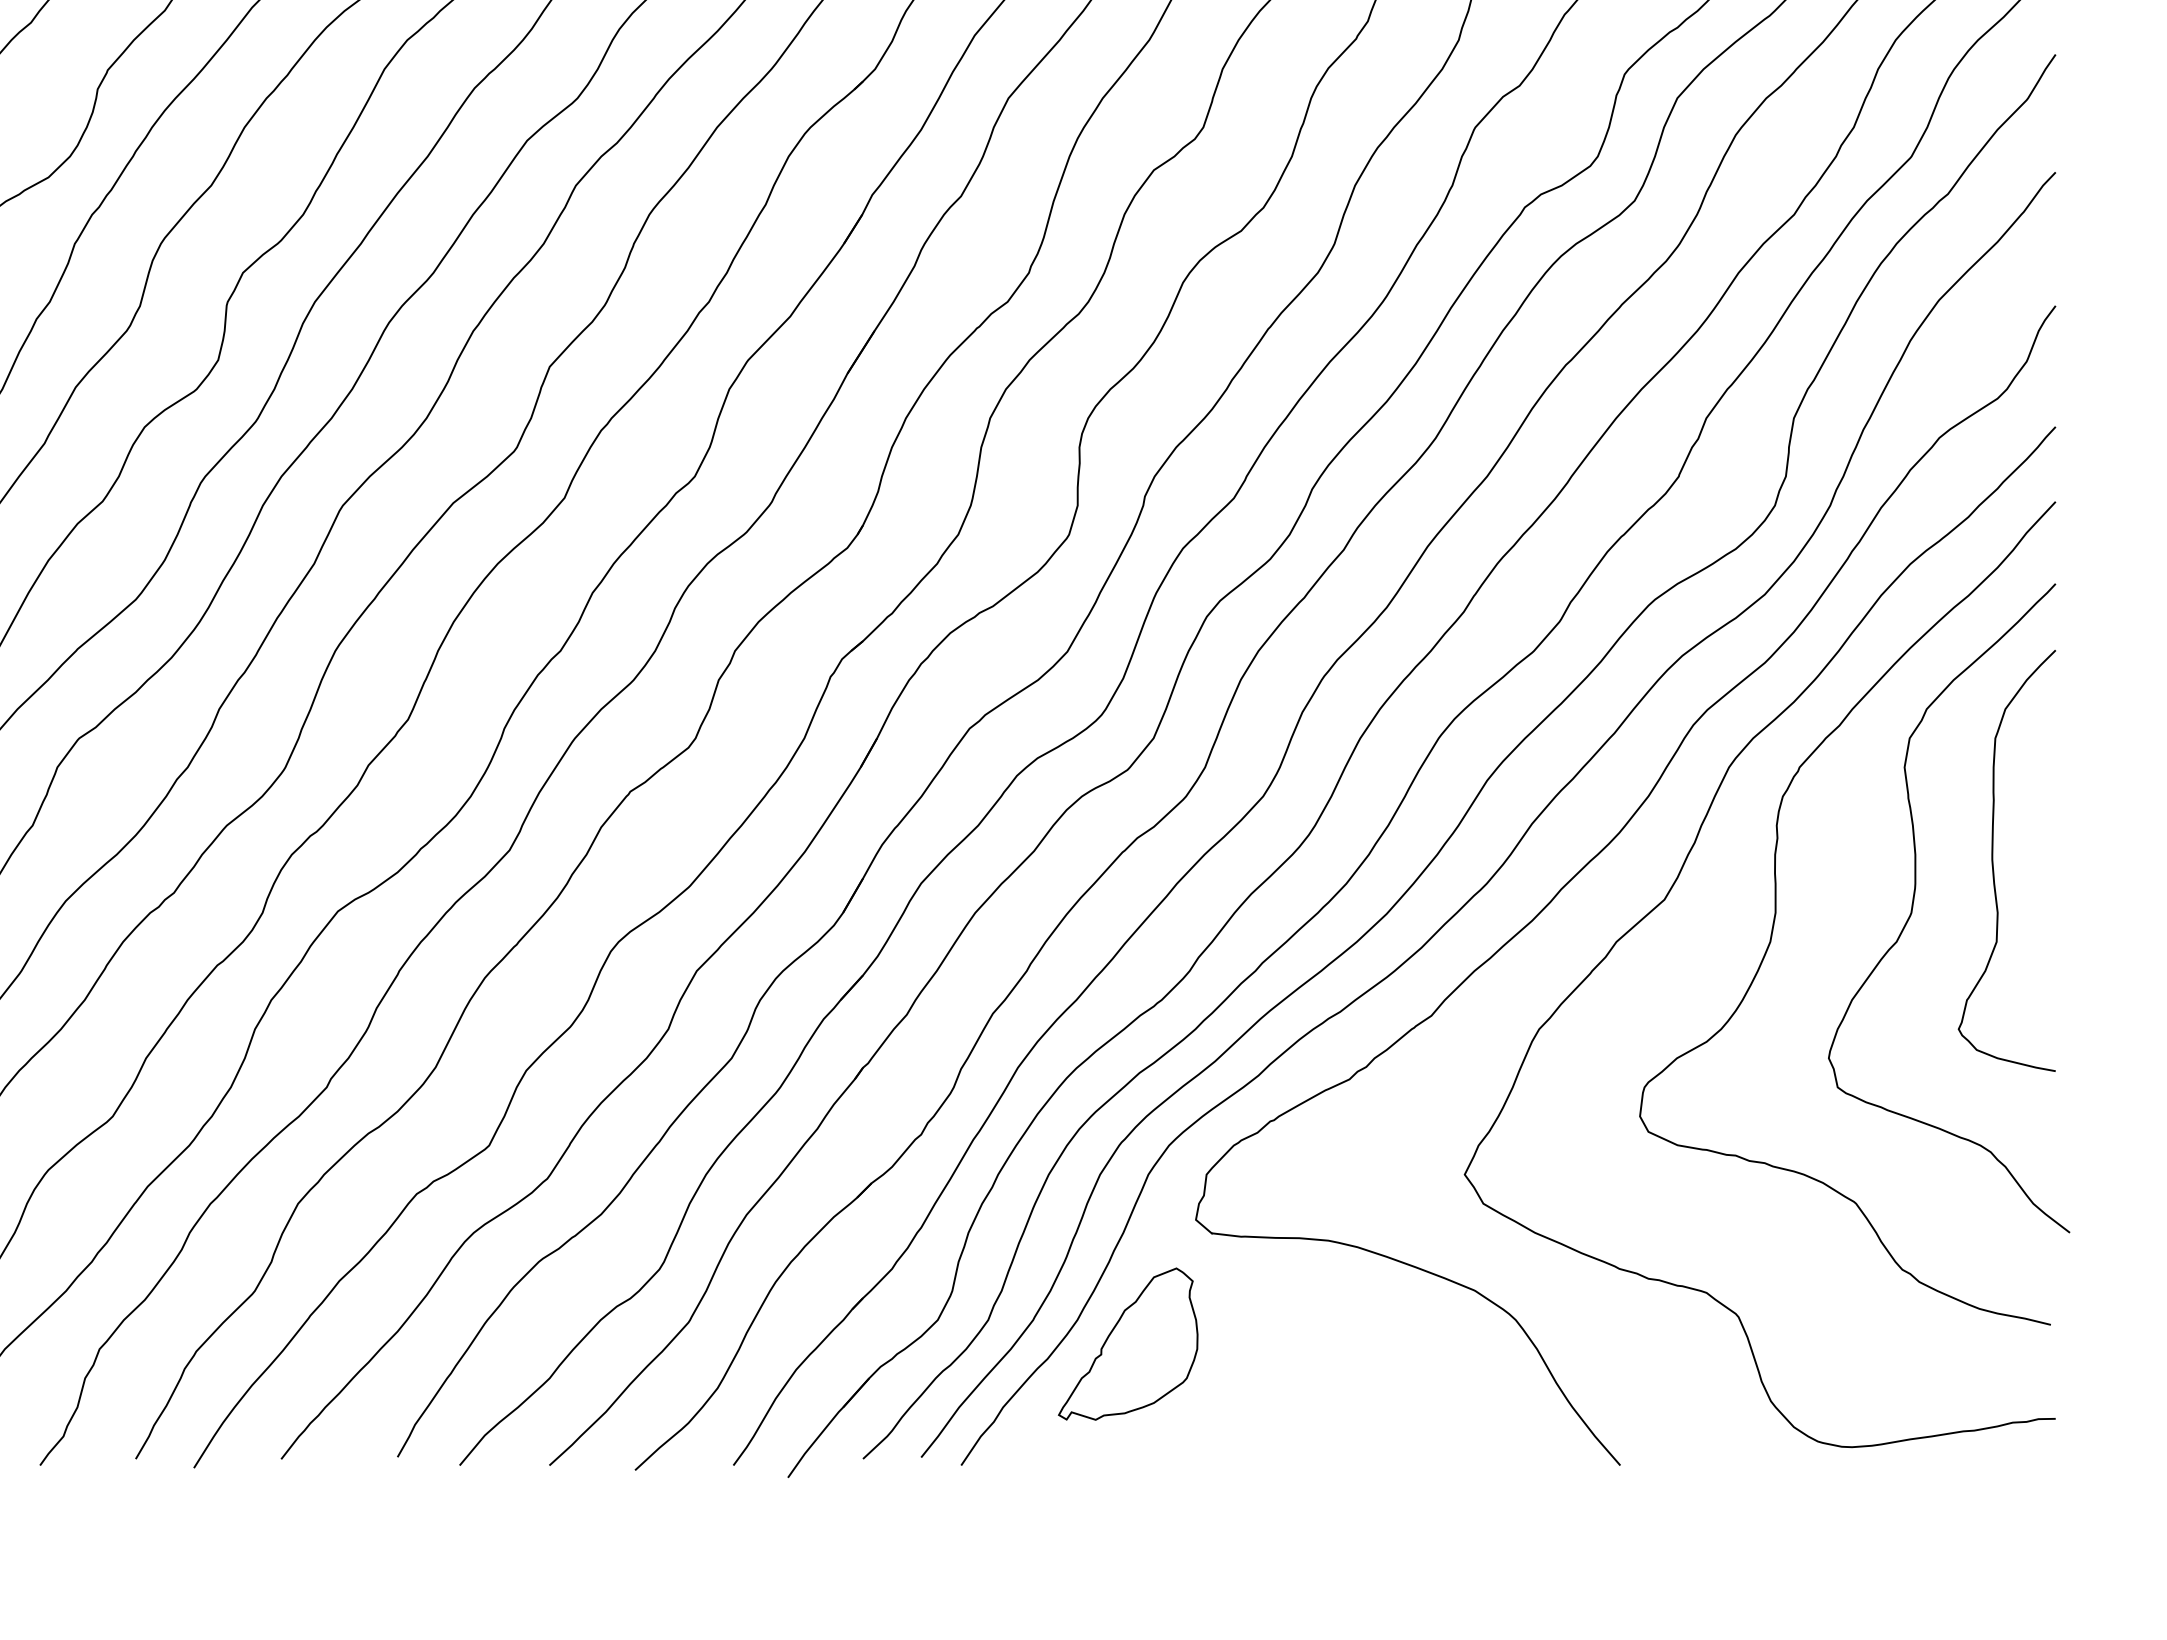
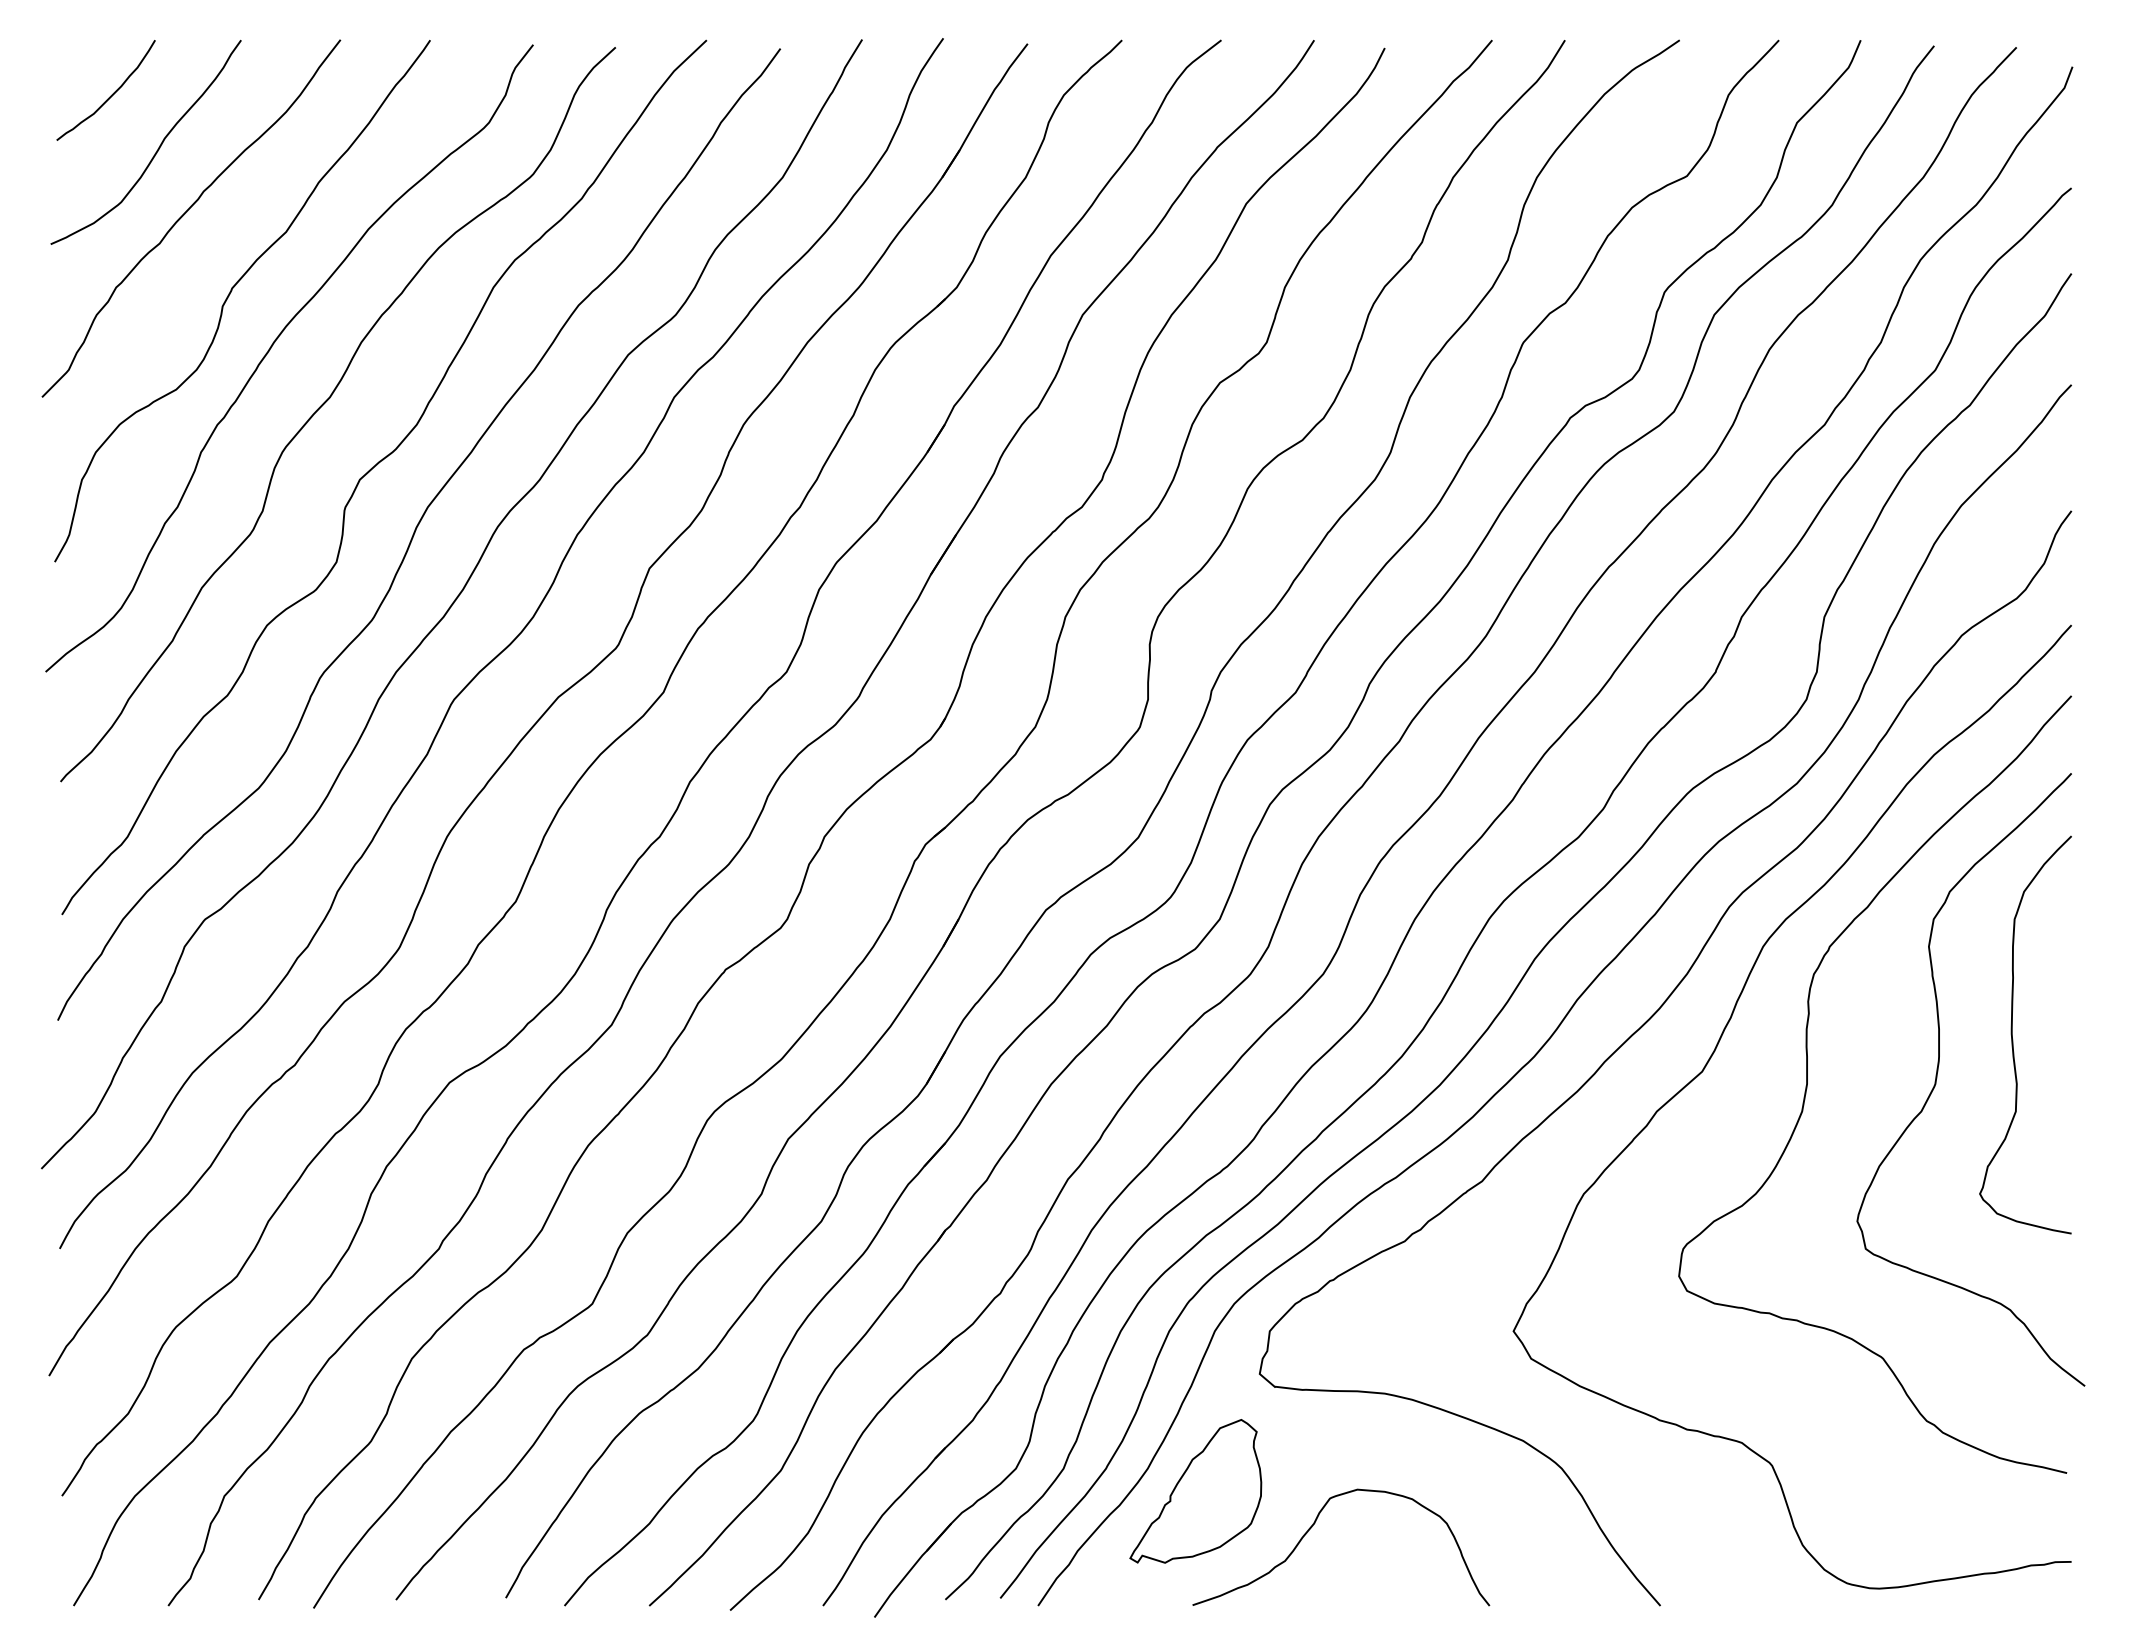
curve: (1251, 1382) -> (1312, 1527), added

